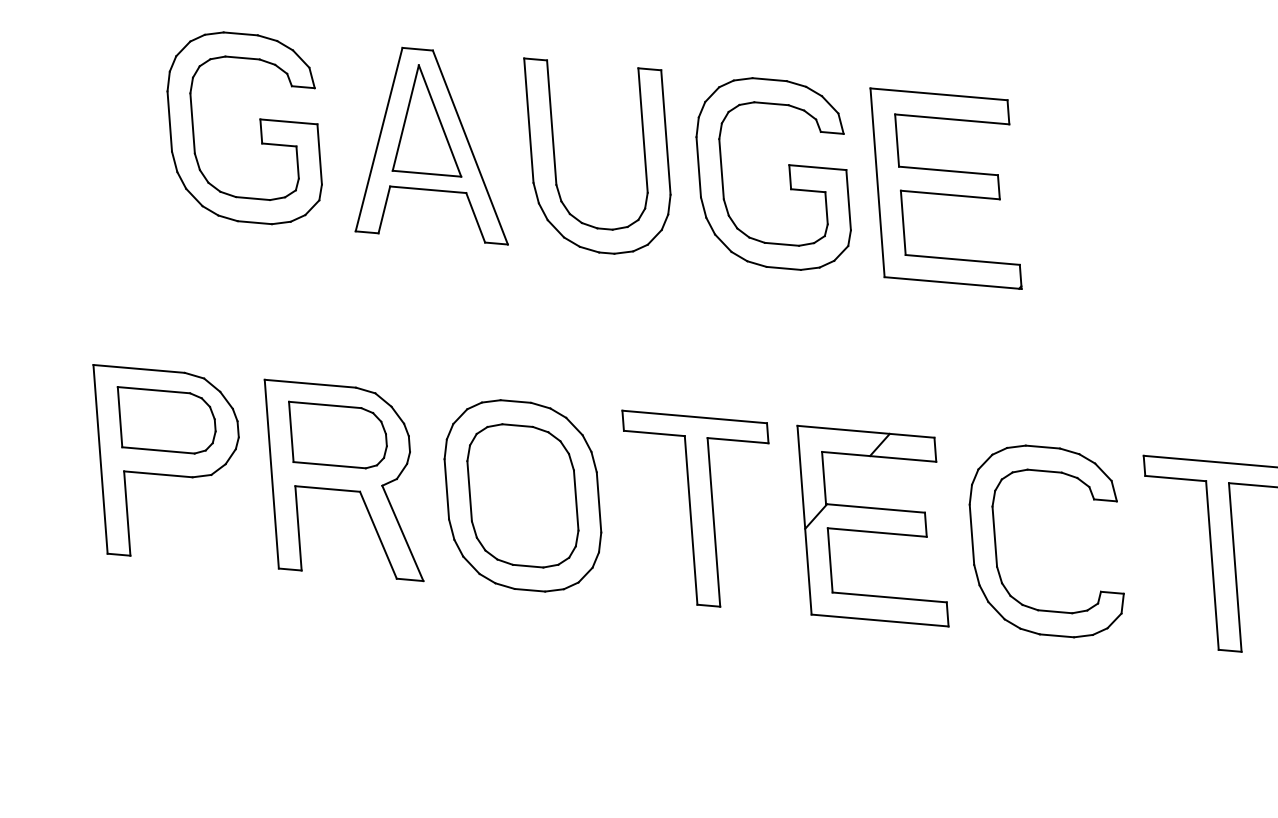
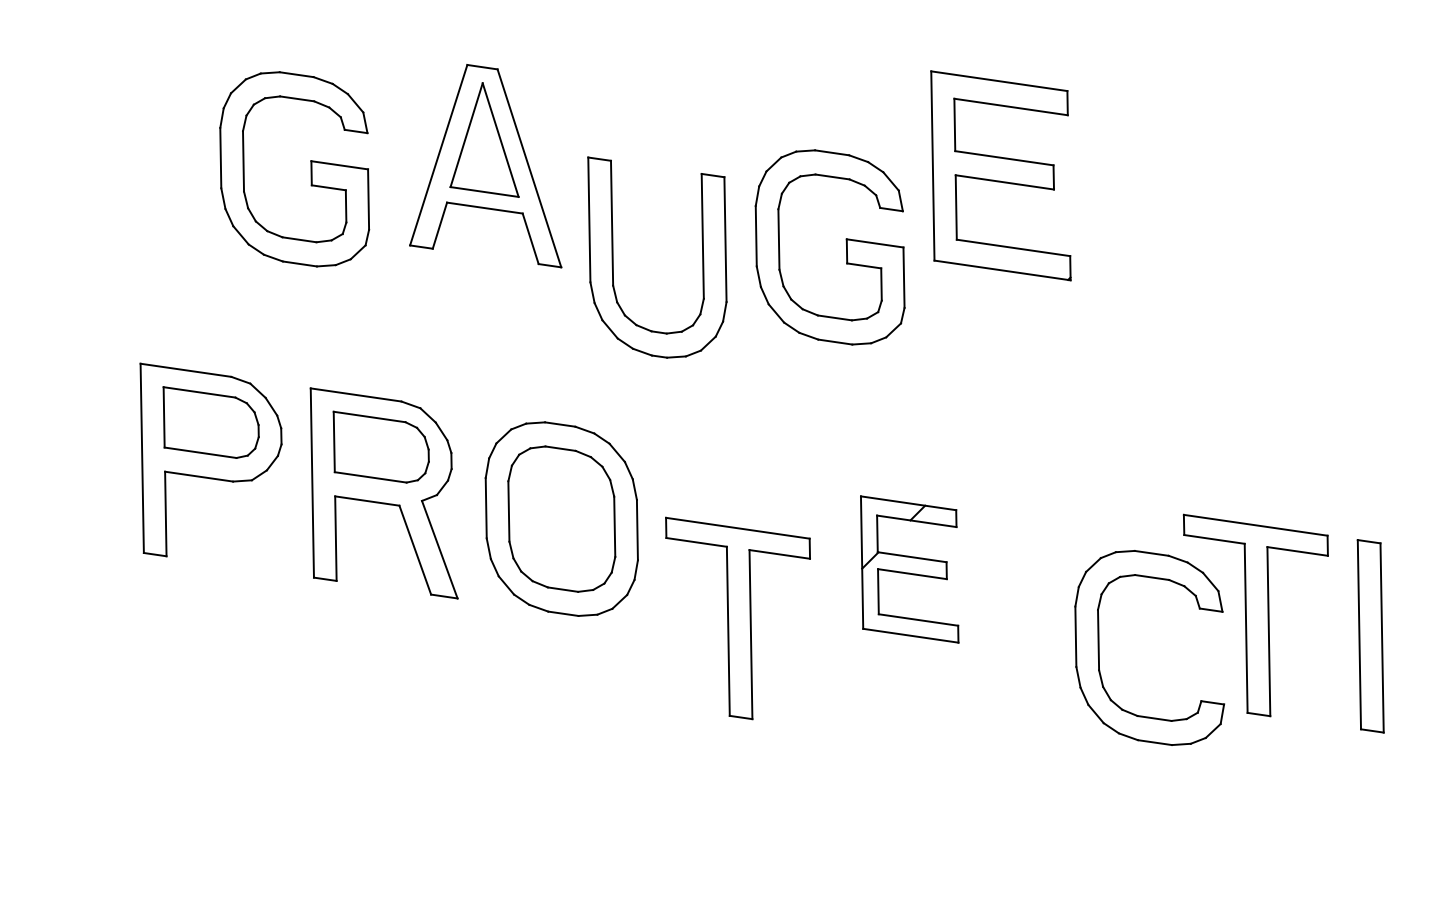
part: (259, 127) -> (310, 169), moved
part: (555, 156) -> (613, 257), moved
part: (789, 173) -> (846, 247), moved
part: (945, 188) -> (1000, 175), moved
part: (699, 507) -> (737, 618), moved
part: (872, 526) -> (909, 569), size x0.7
part: (996, 544) -> (1099, 647), moved

